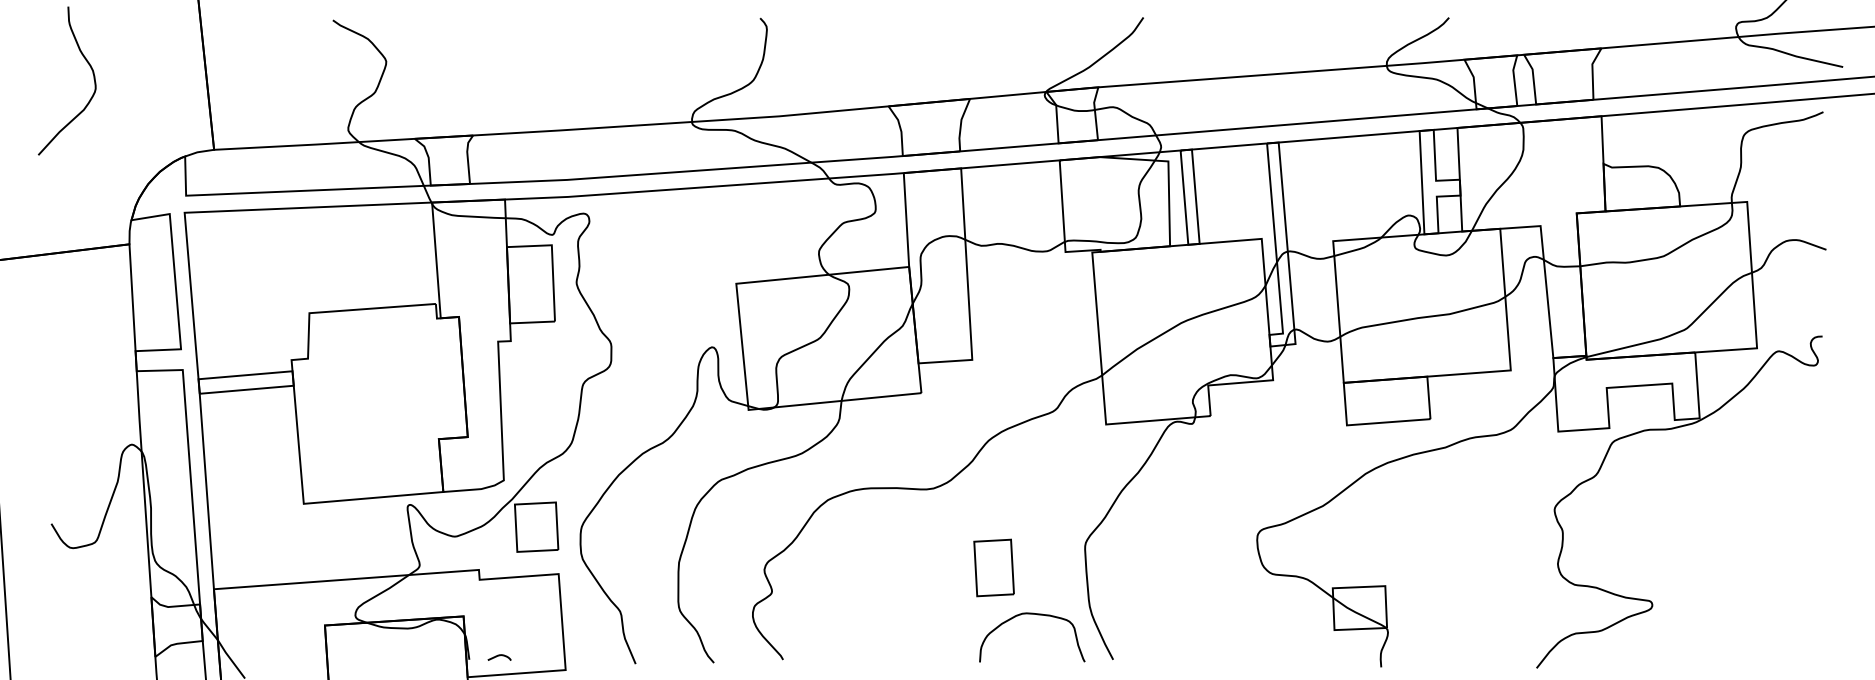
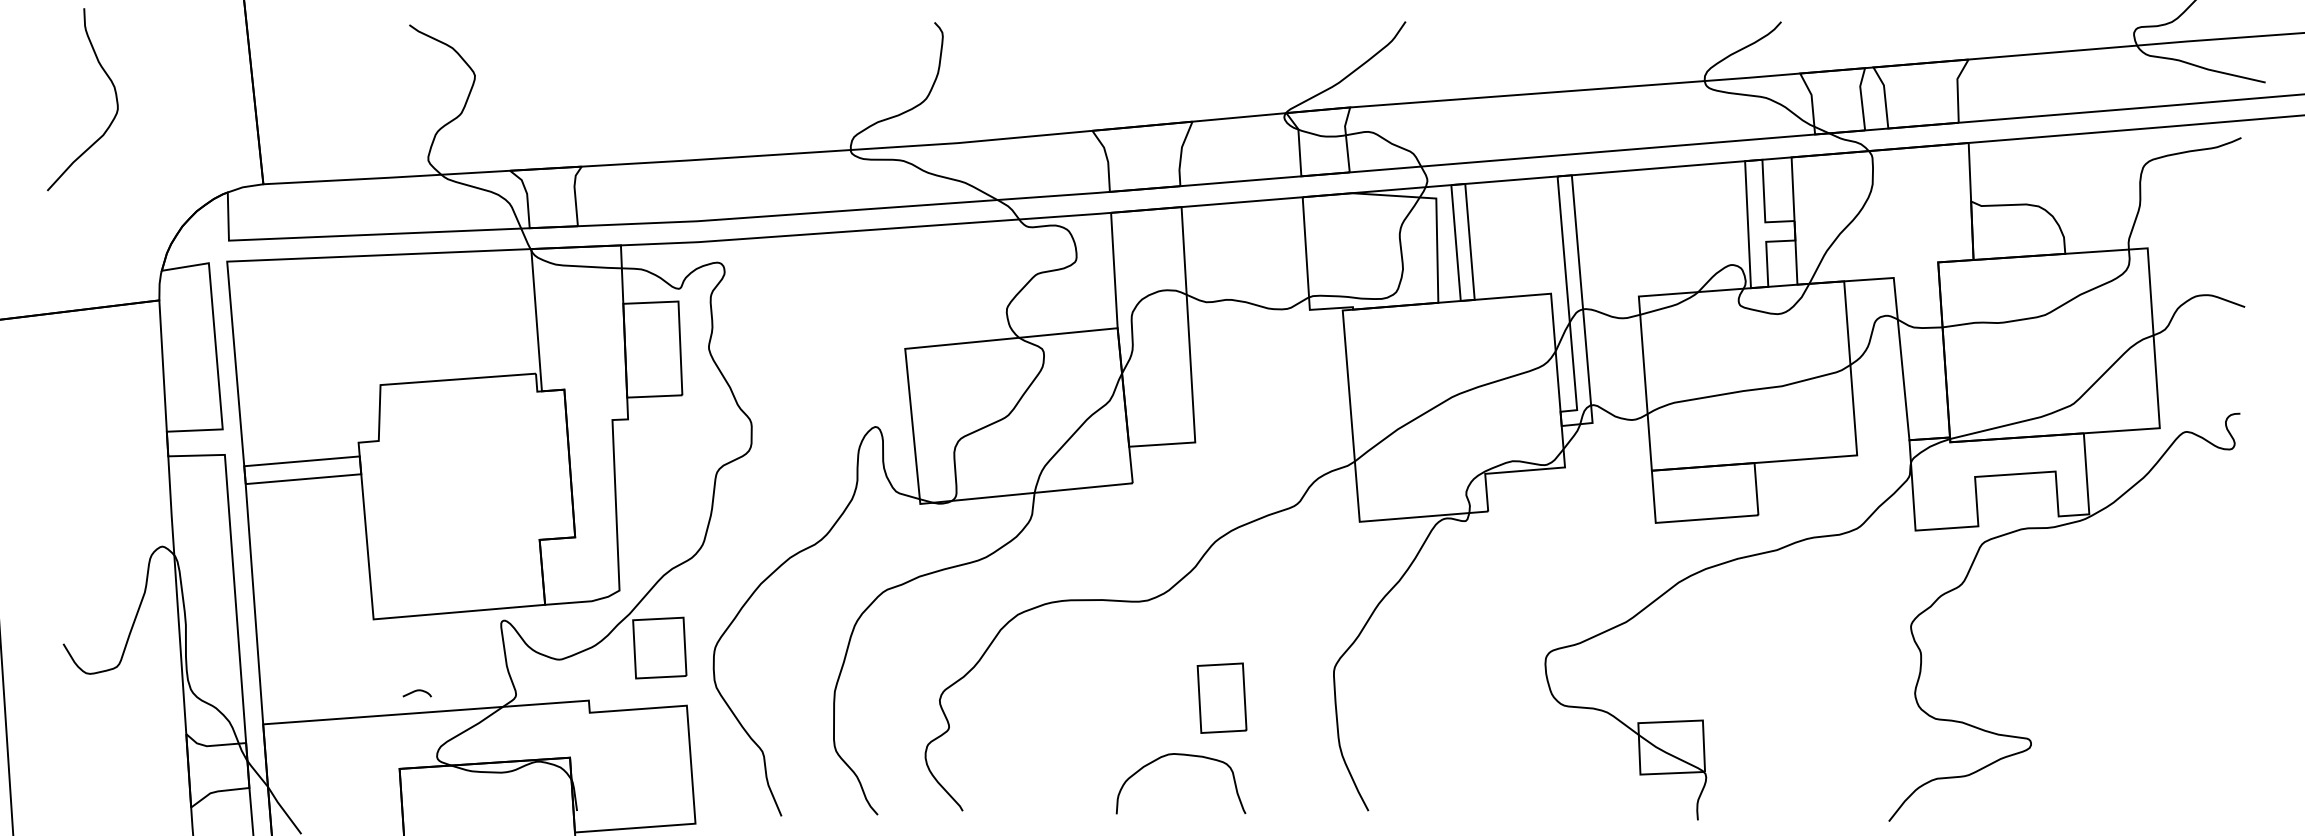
curve: (1031, 614) -> (1180, 755), moved
curve: (498, 656) -> (416, 691), moved

